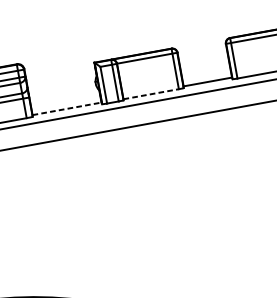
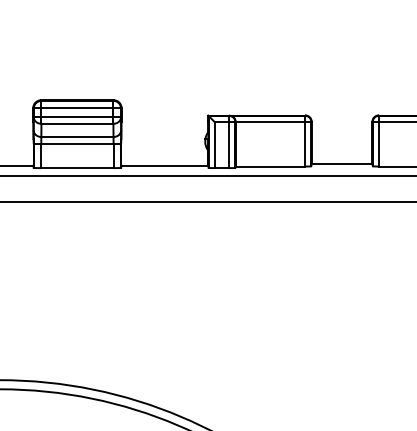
line: (151, 94) -> (270, 166), dashed -> solid
line: (66, 108) -> (164, 165), dashed -> solid

